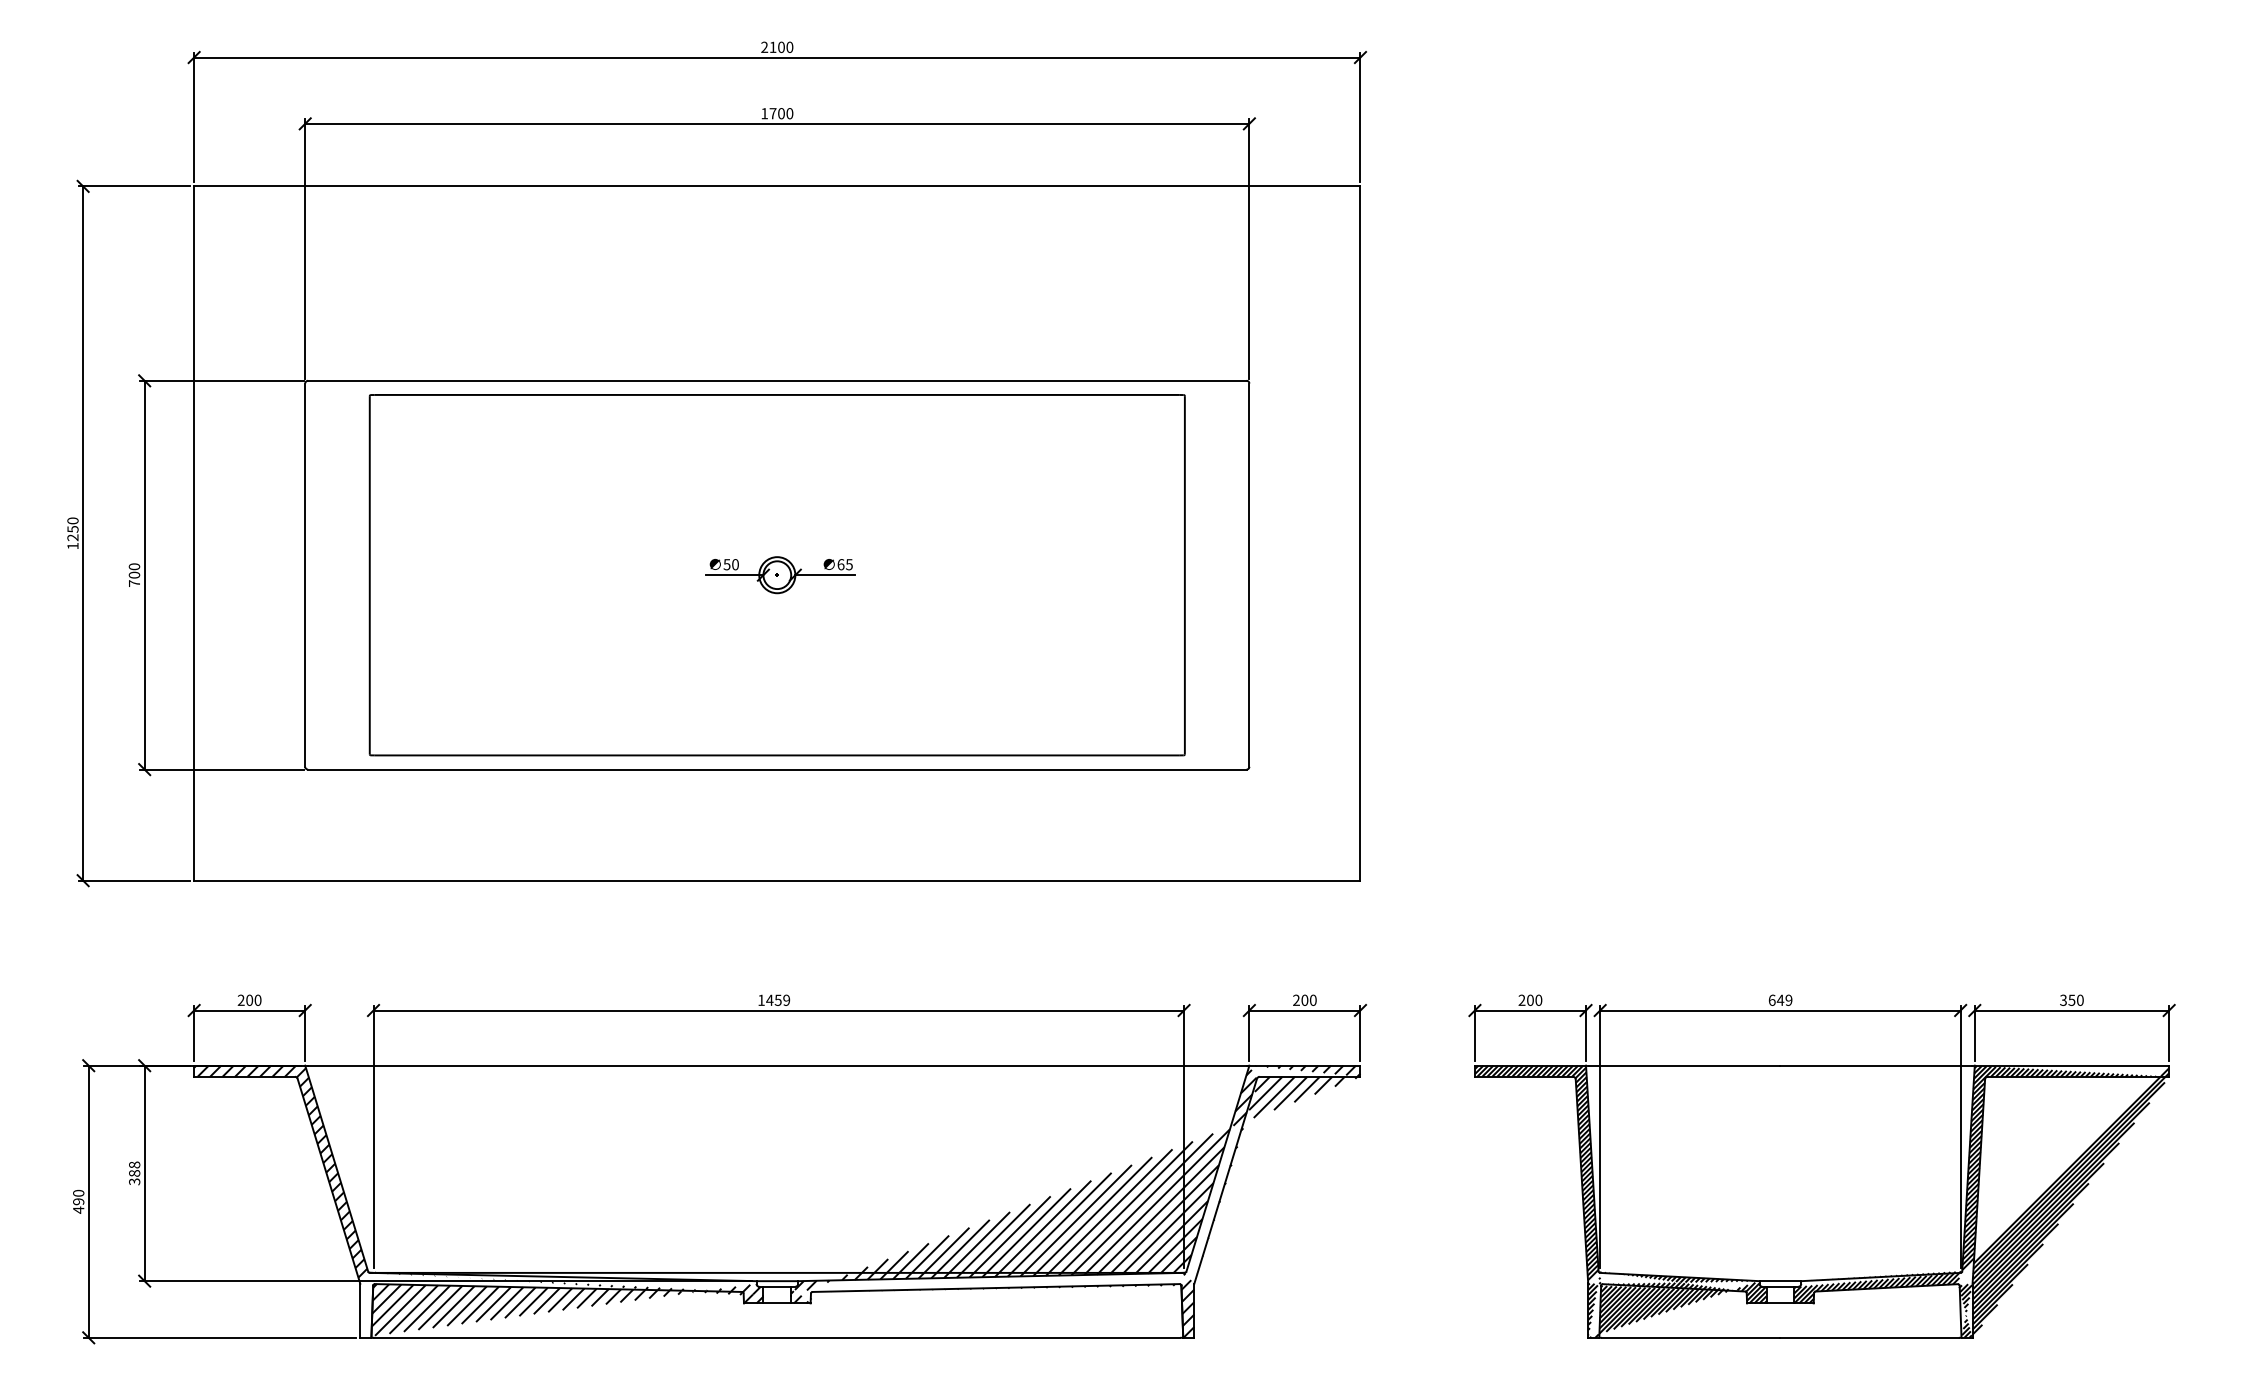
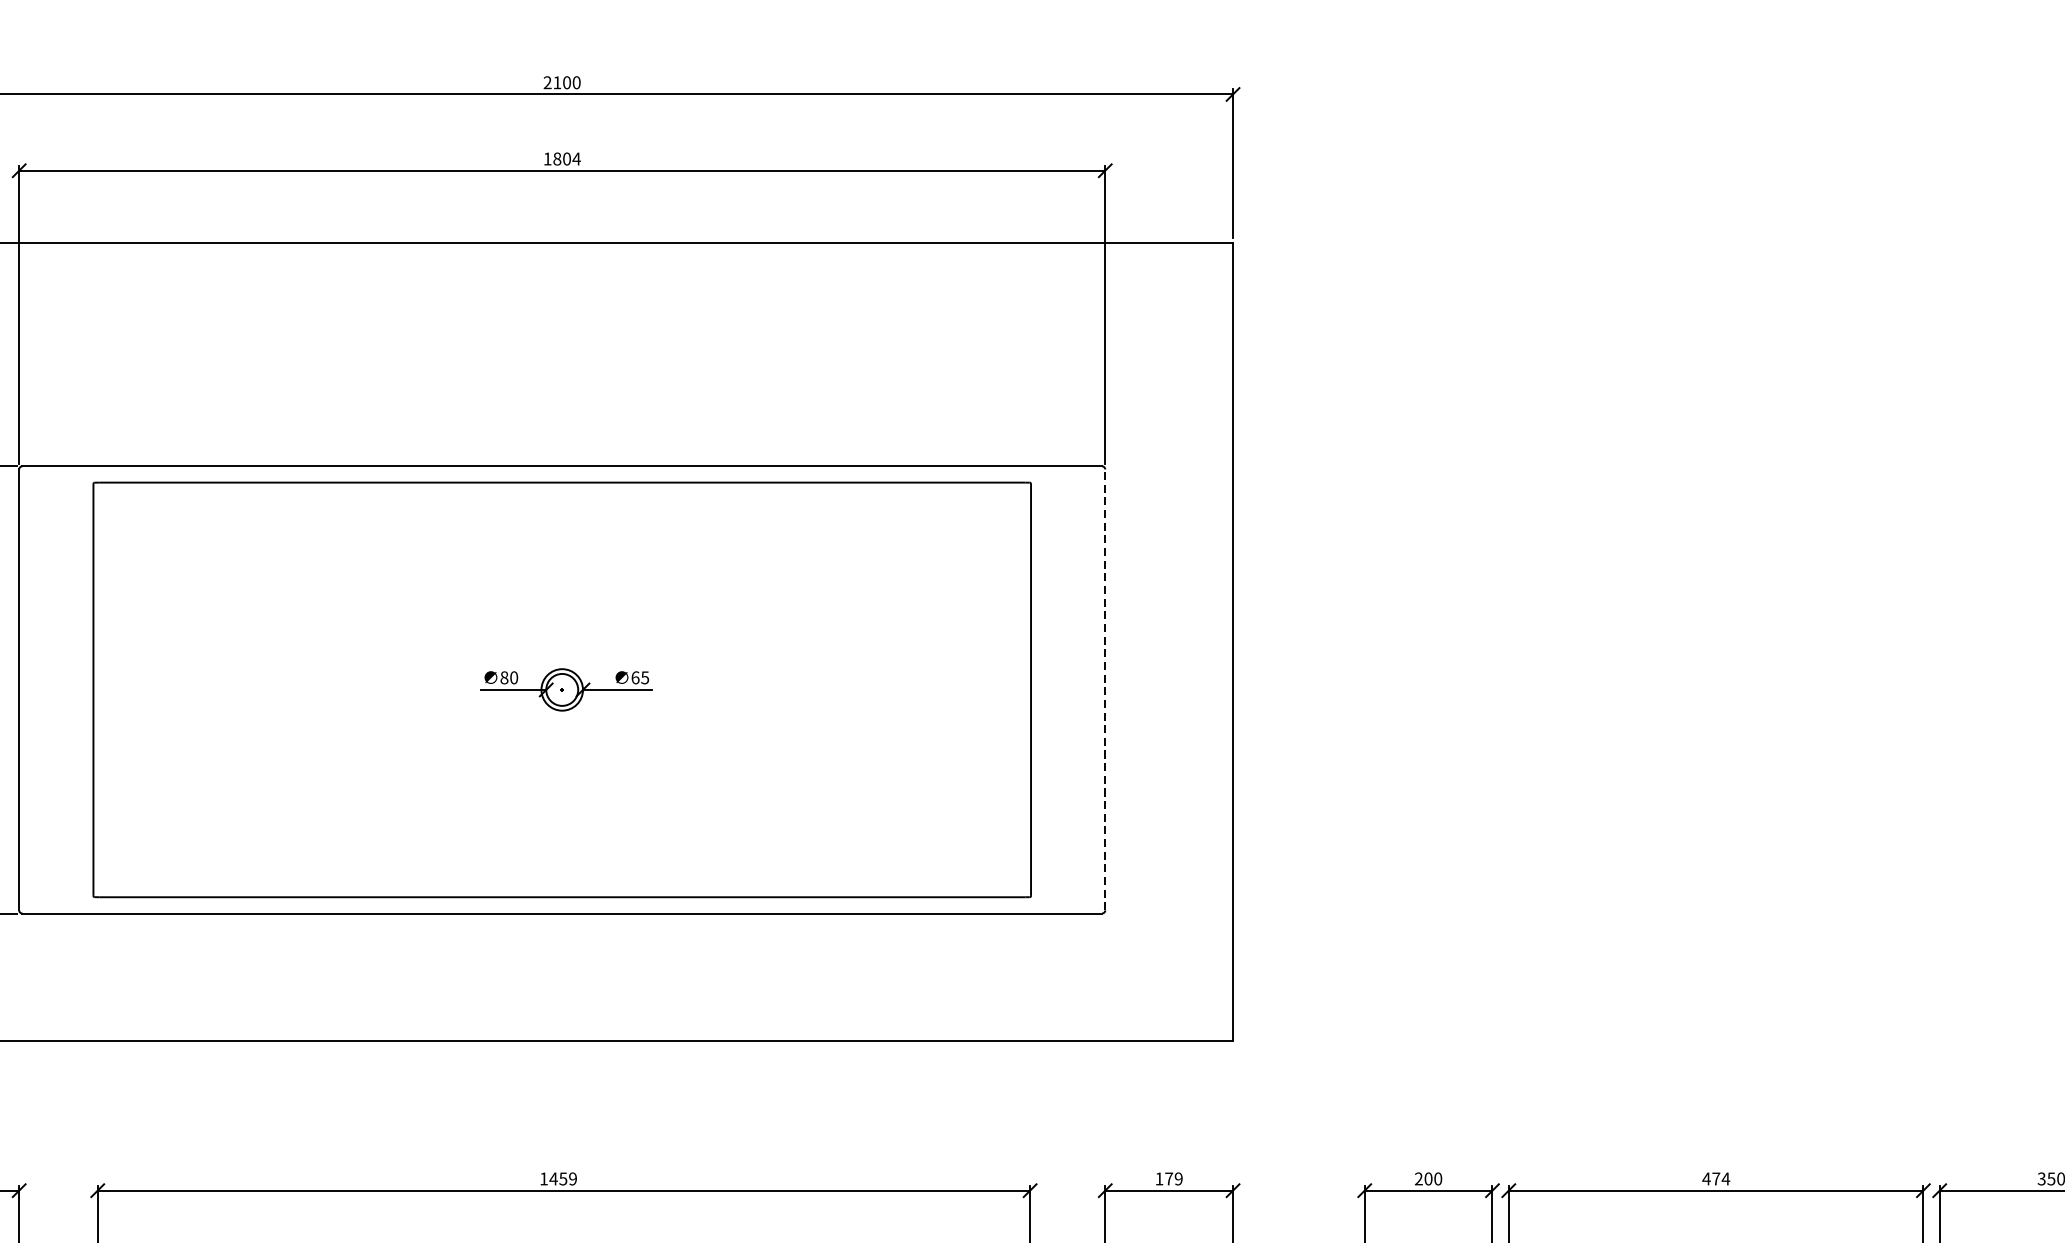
text: (781, 113) -> (567, 158), 1700 -> 1804
text: (726, 564) -> (503, 677), 50 -> 80
line: (1249, 575) -> (1105, 690), solid -> dashed
text: (1304, 999) -> (1168, 1178), 200 -> 179
text: (1780, 999) -> (1716, 1178), 649 -> 474

